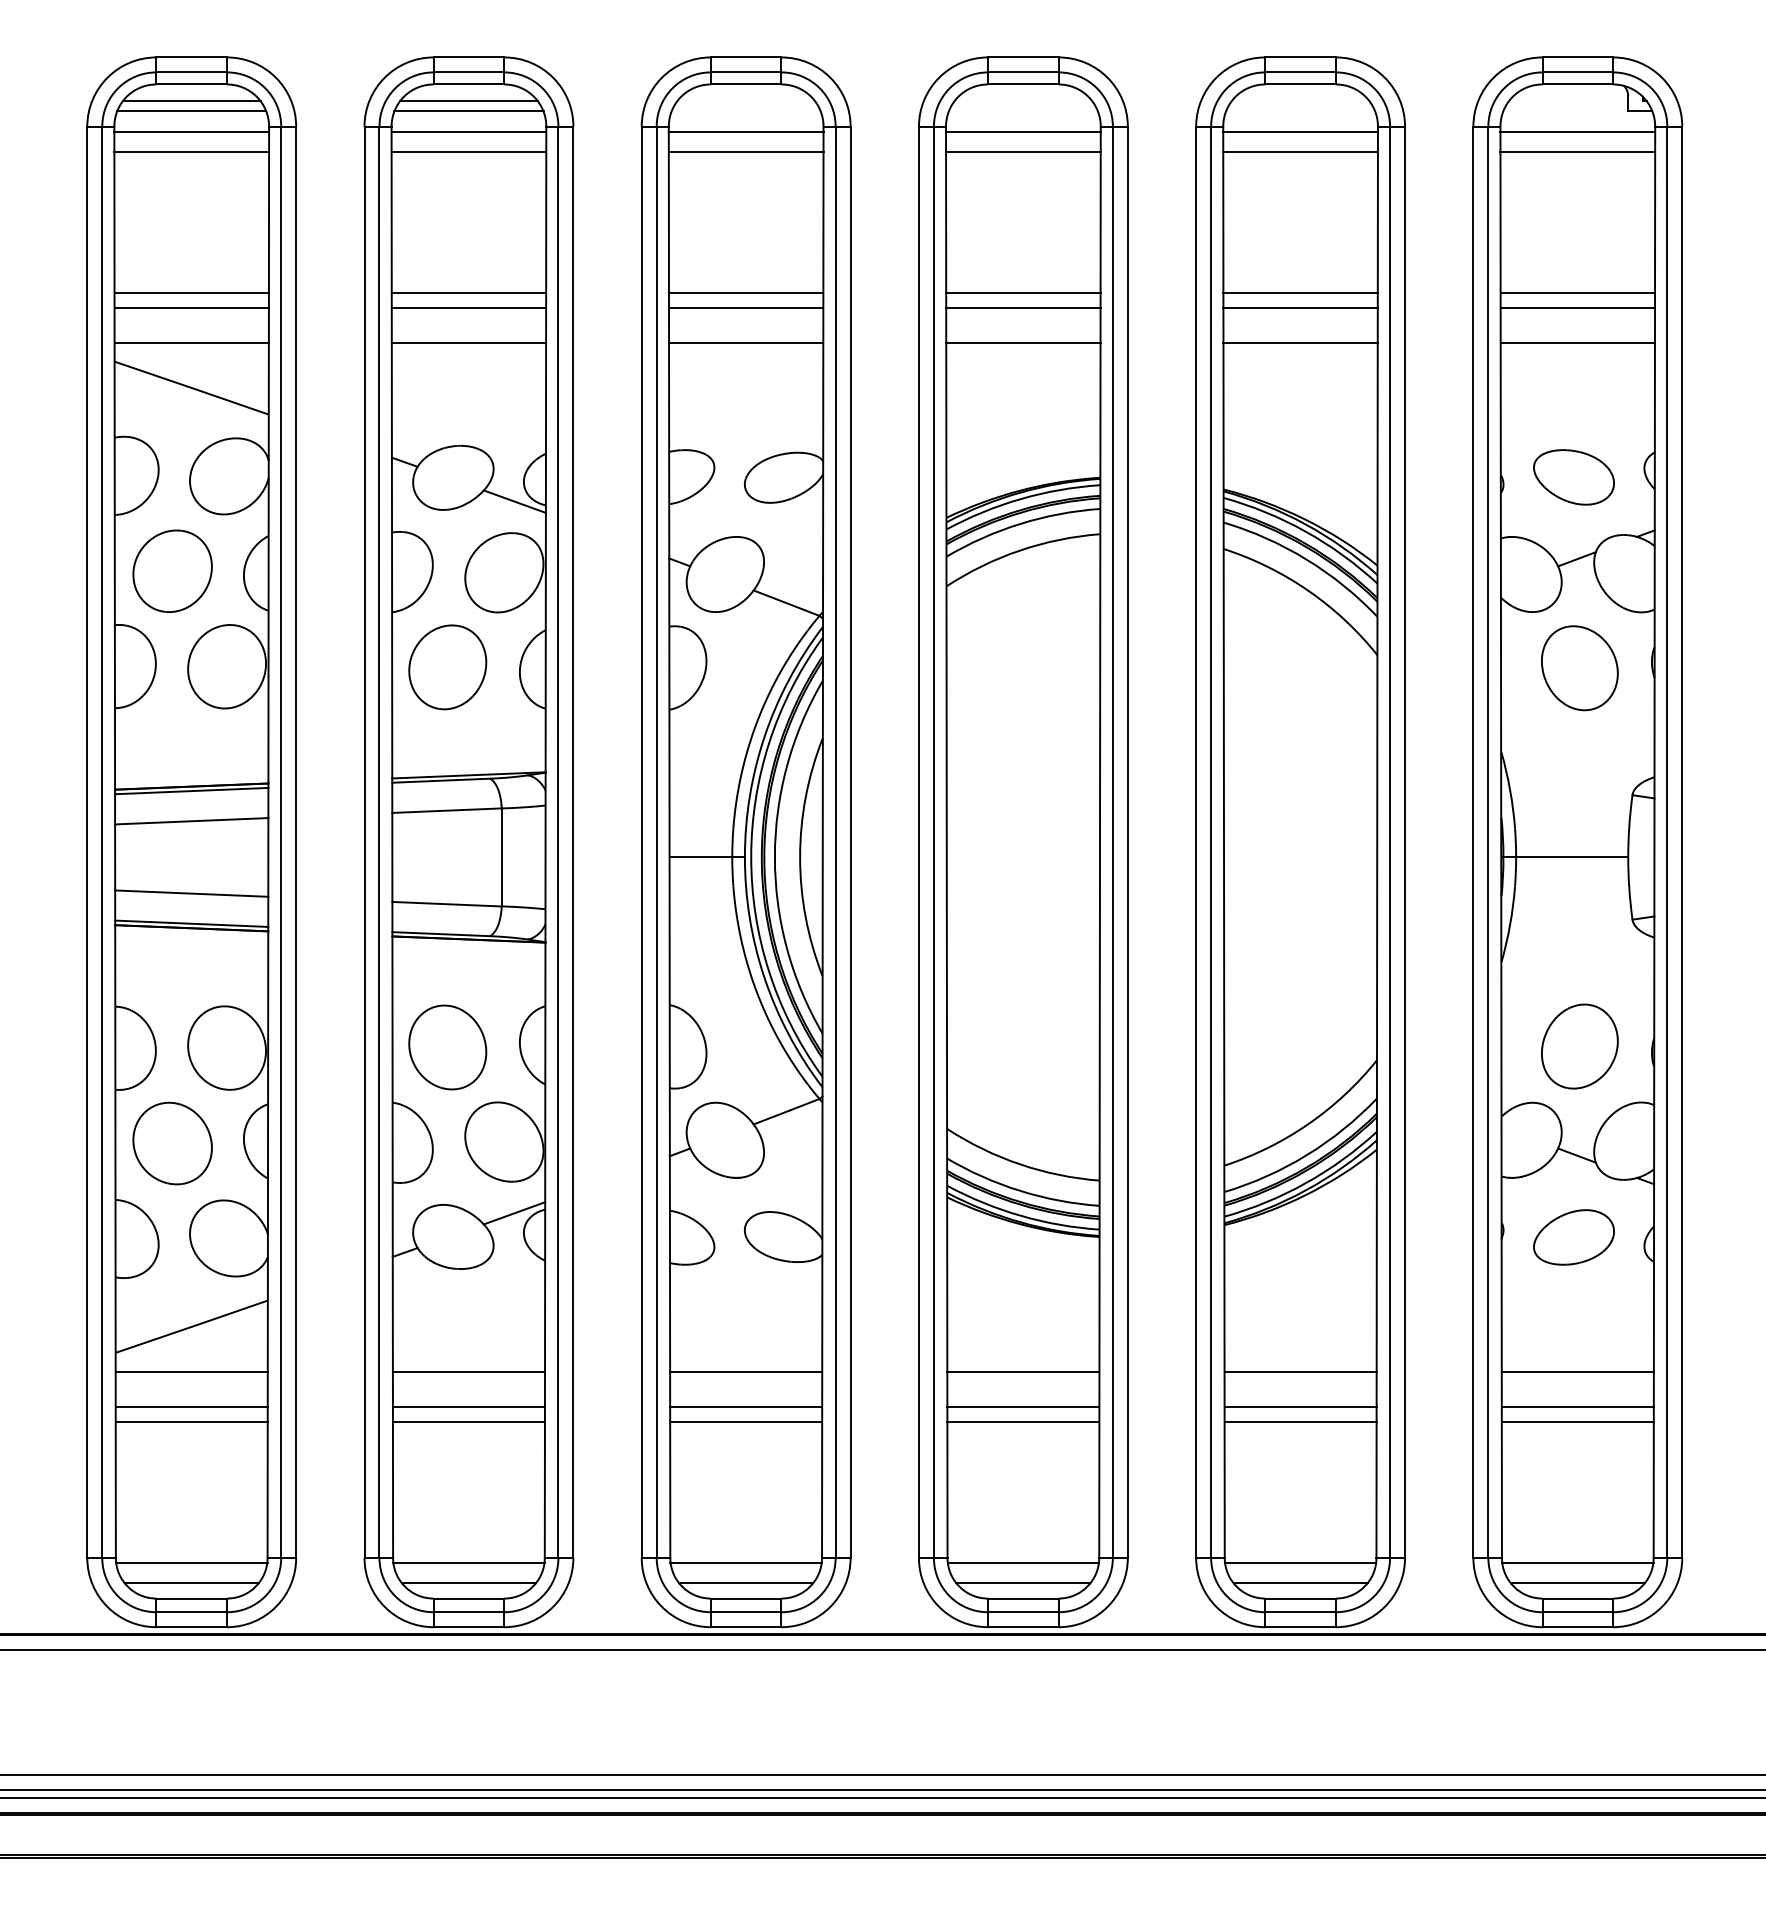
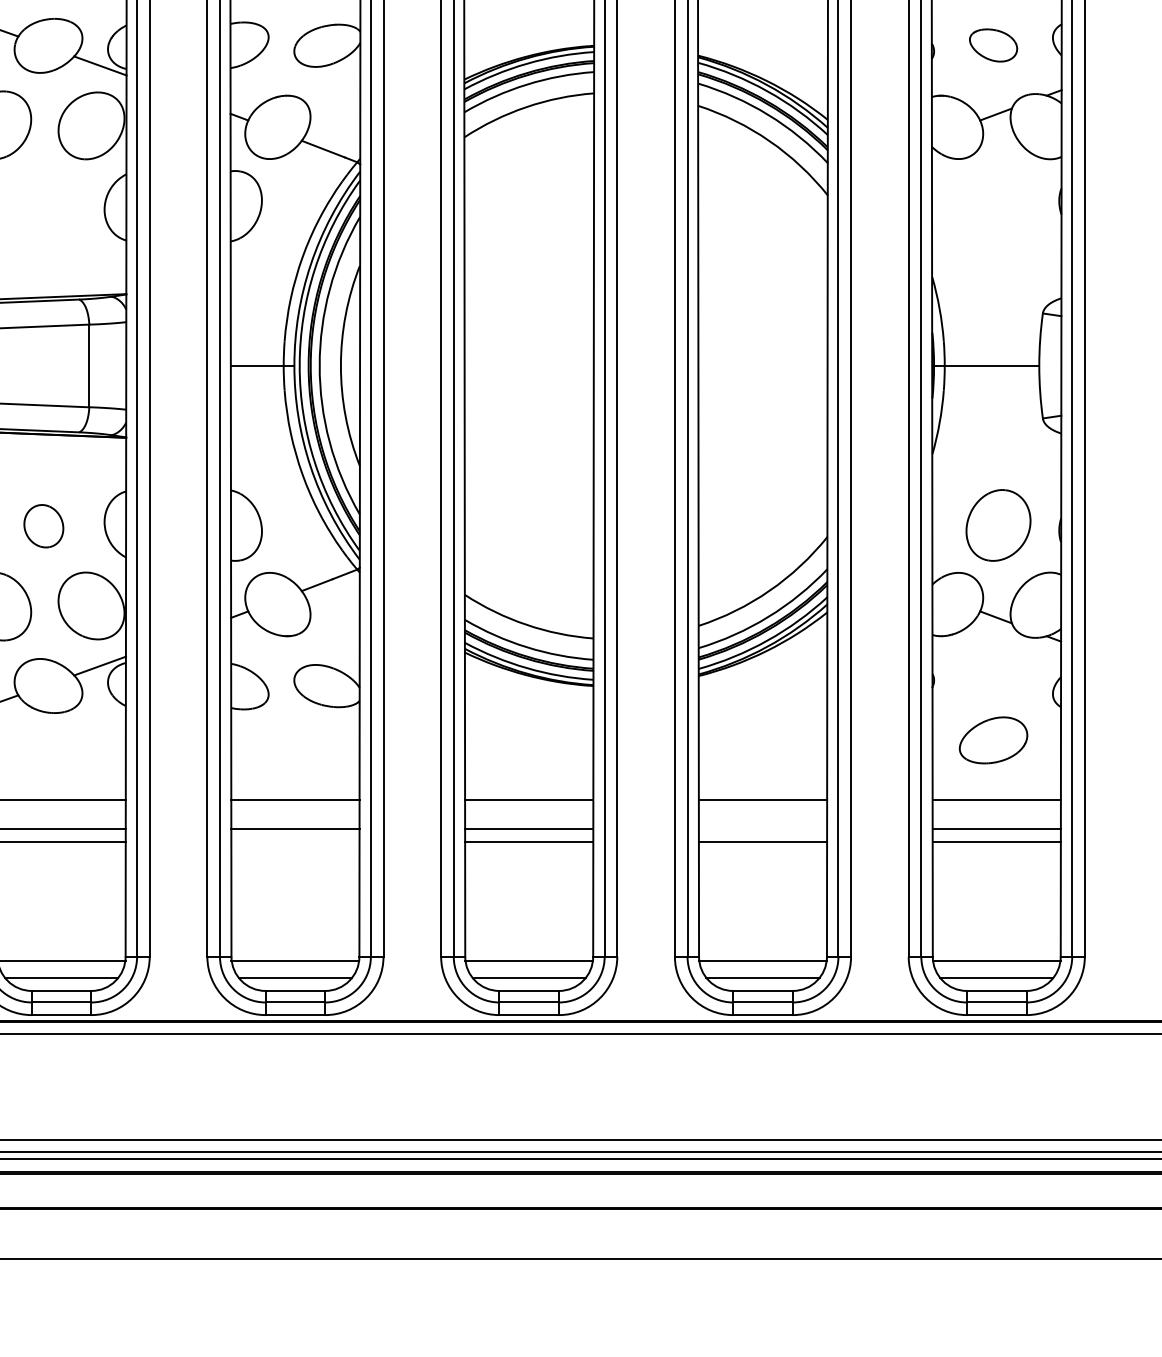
part: (1573, 477) -> (993, 45), size x0.7
part: (447, 667) -> (43, 205), removed
part: (1579, 668) -> (998, 206), removed
part: (447, 1047) -> (43, 526), size x0.6
part: (1573, 1237) -> (993, 740), moved
line: (1300, 1406) -> (762, 828), removed
line: (746, 1421) -> (295, 841), removed

